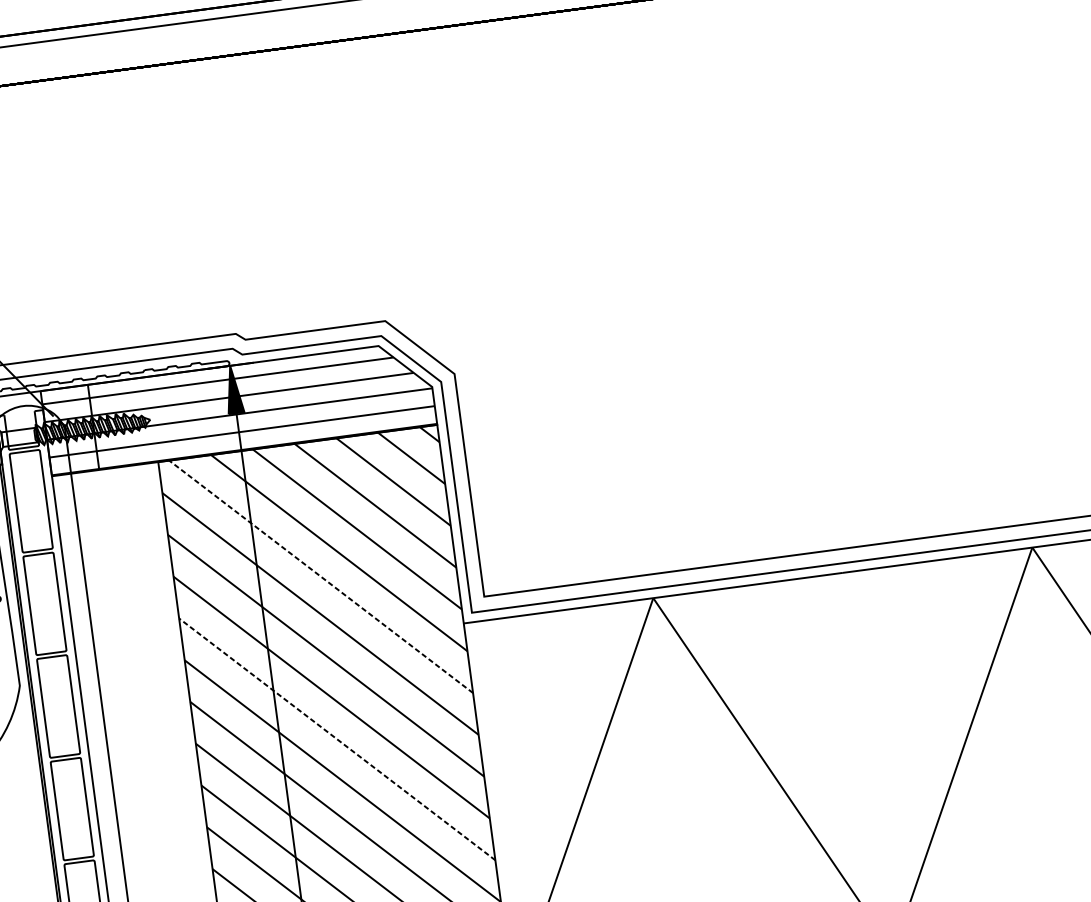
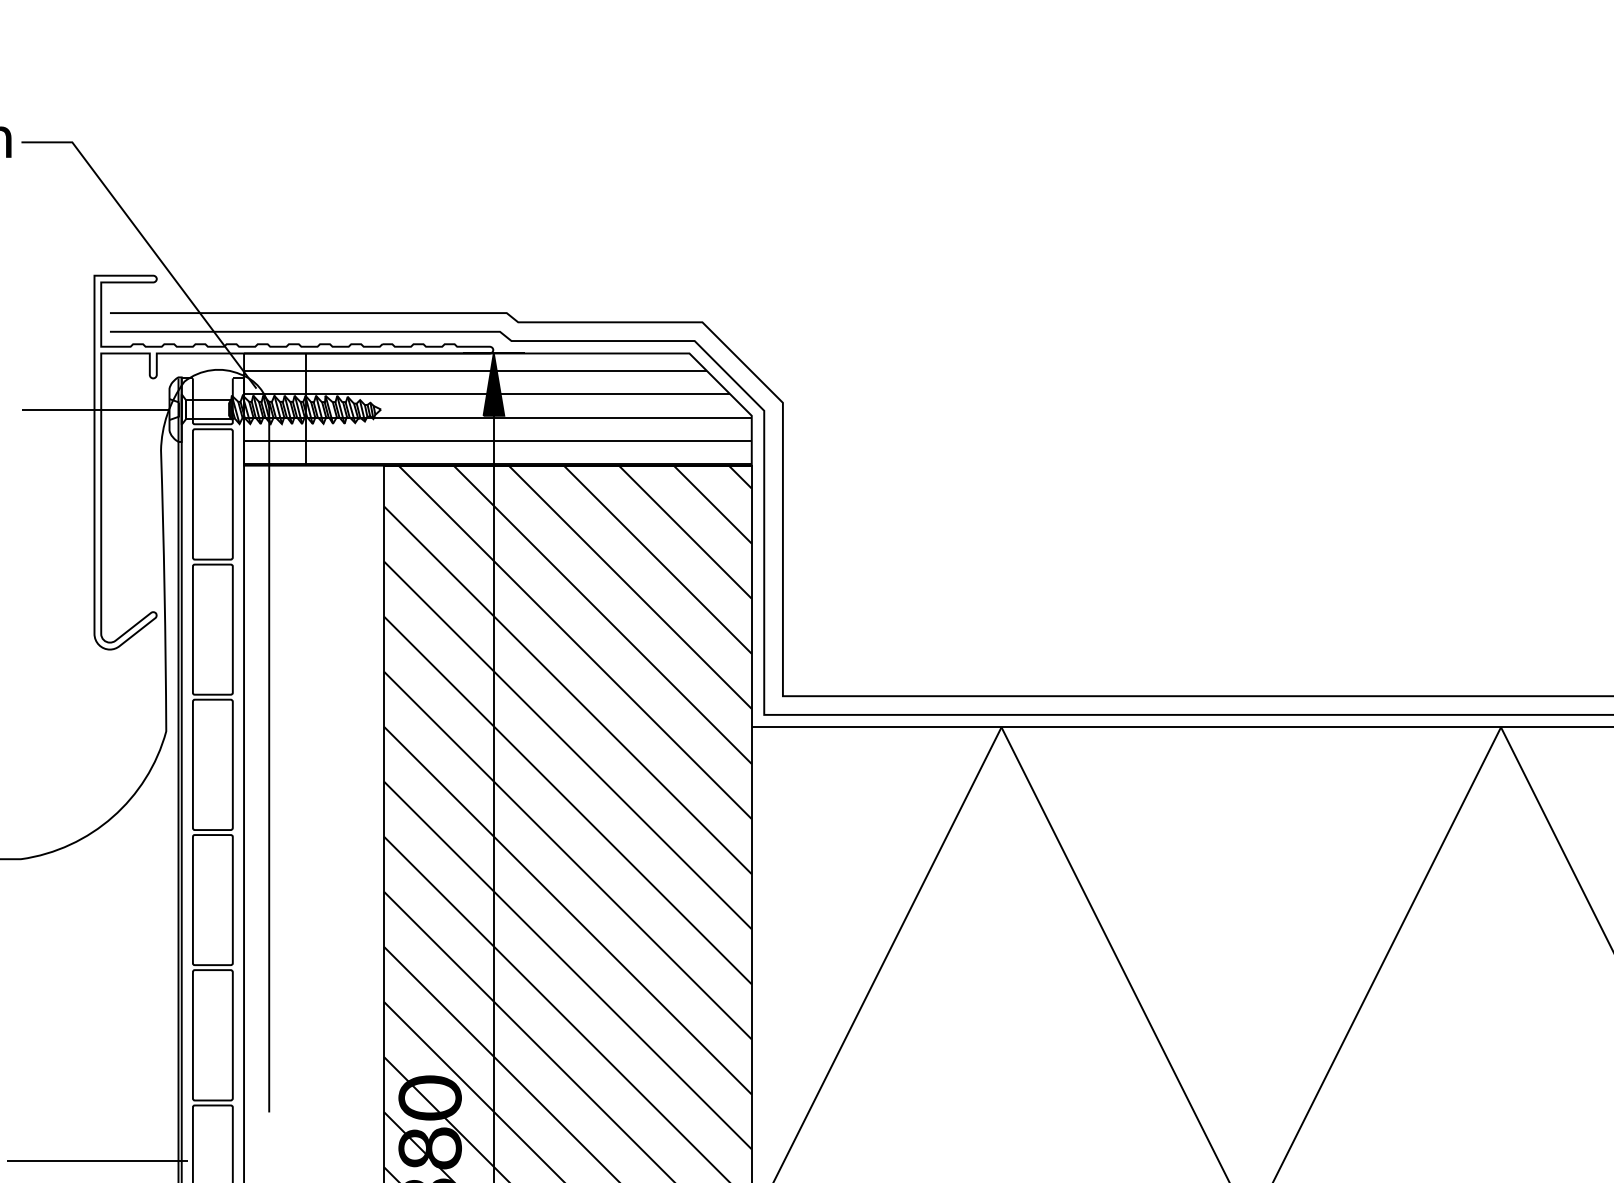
line: (321, 576) -> (575, 642), dashed -> solid
line: (336, 739) -> (567, 855), dashed -> solid

